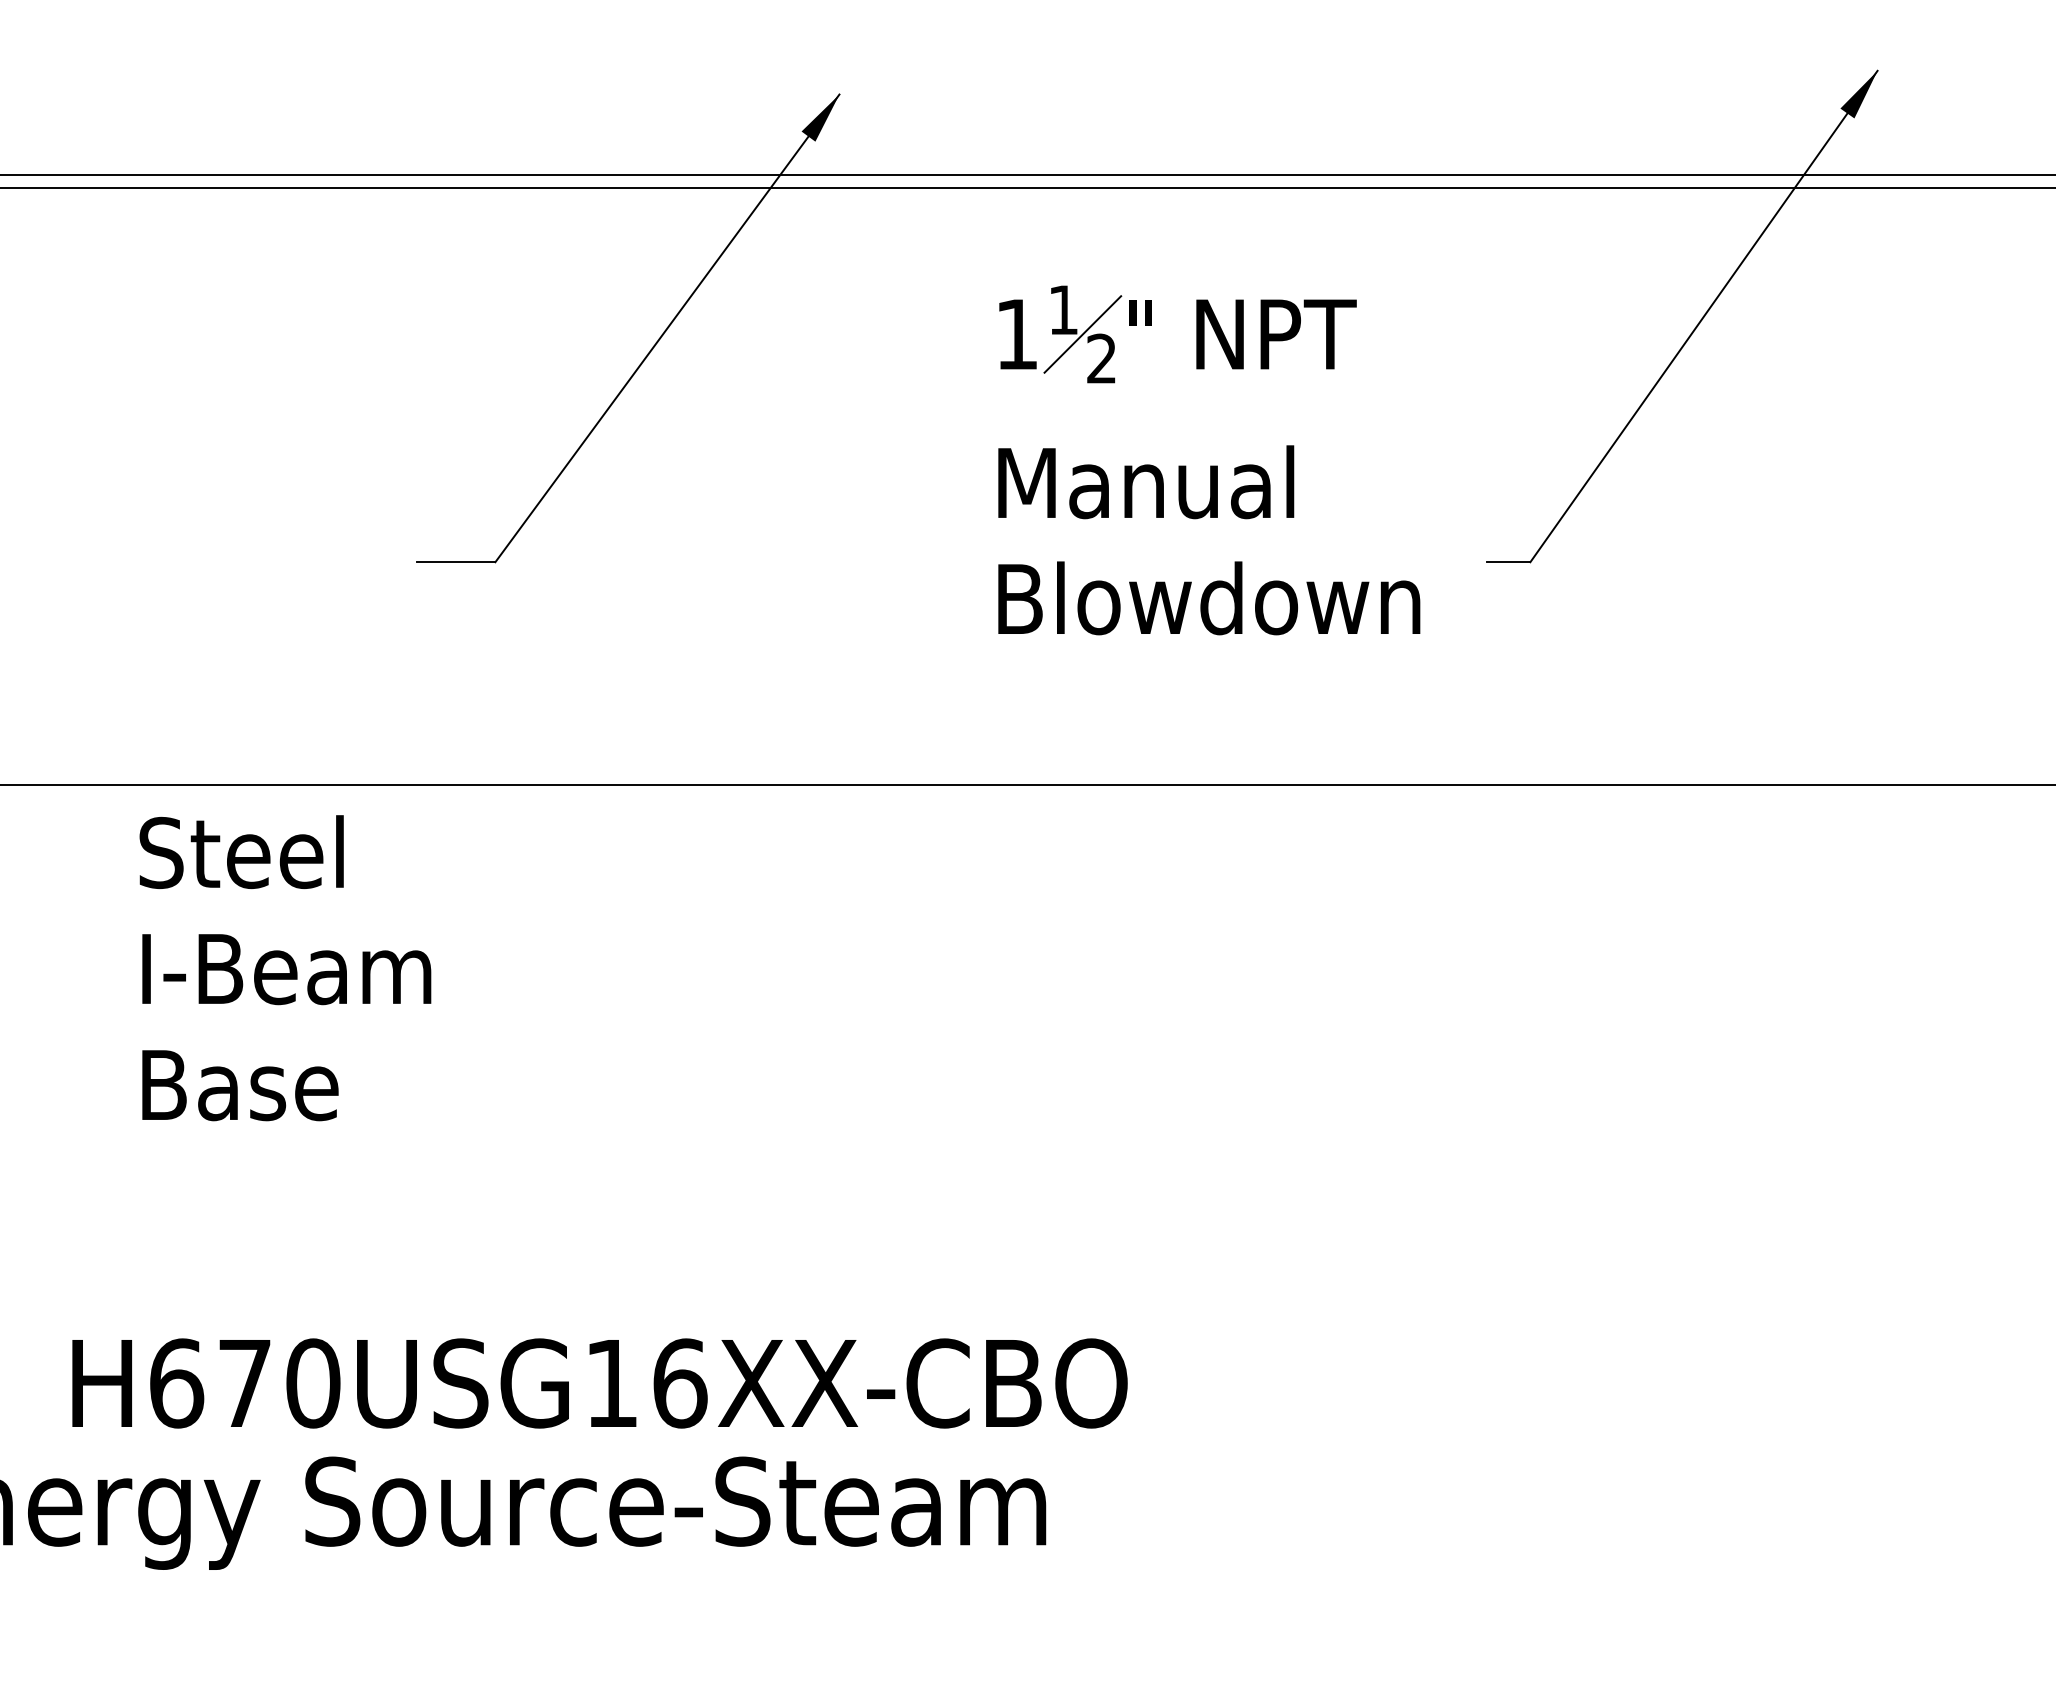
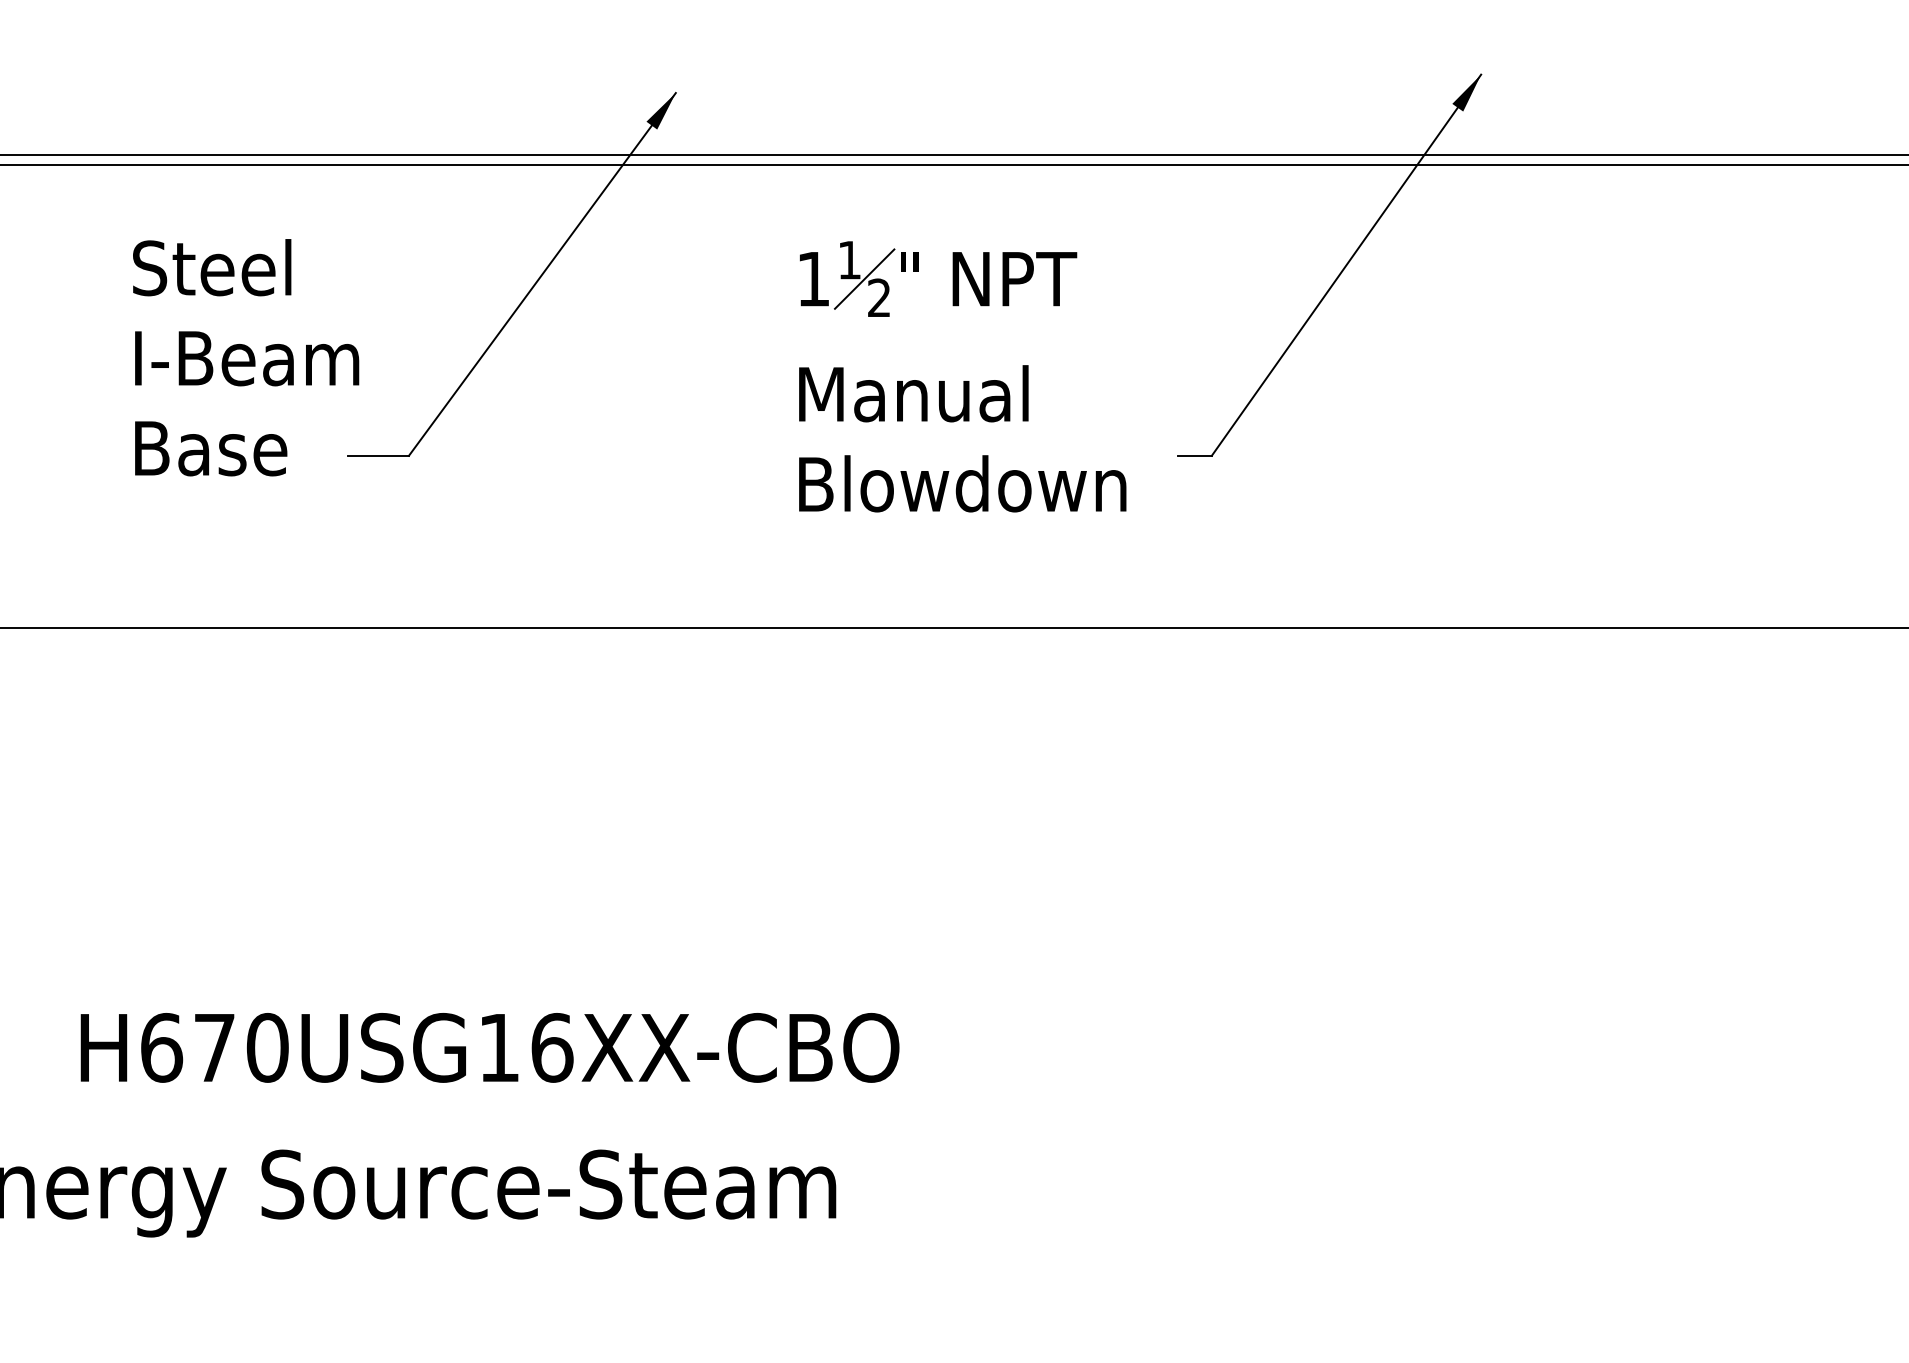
text: (285, 967) -> (246, 357), moved
text: (599, 1382) -> (489, 1047), moved

